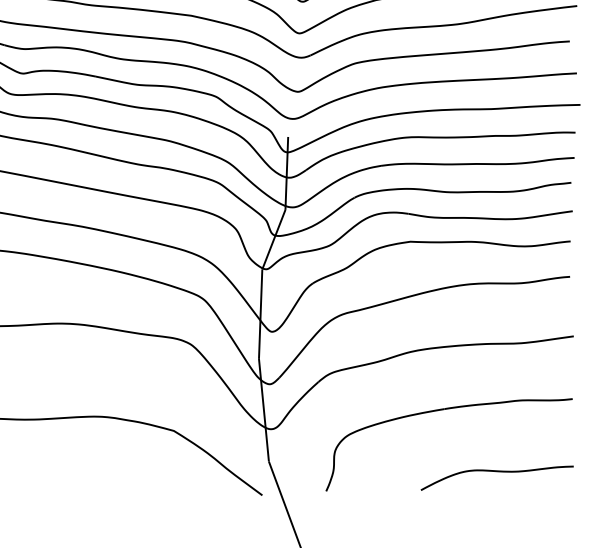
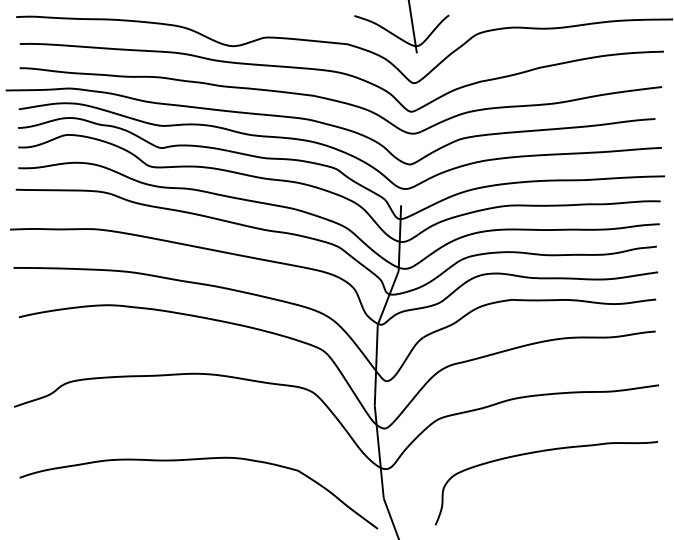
curve: (499, 472) -> (591, 508), removed

